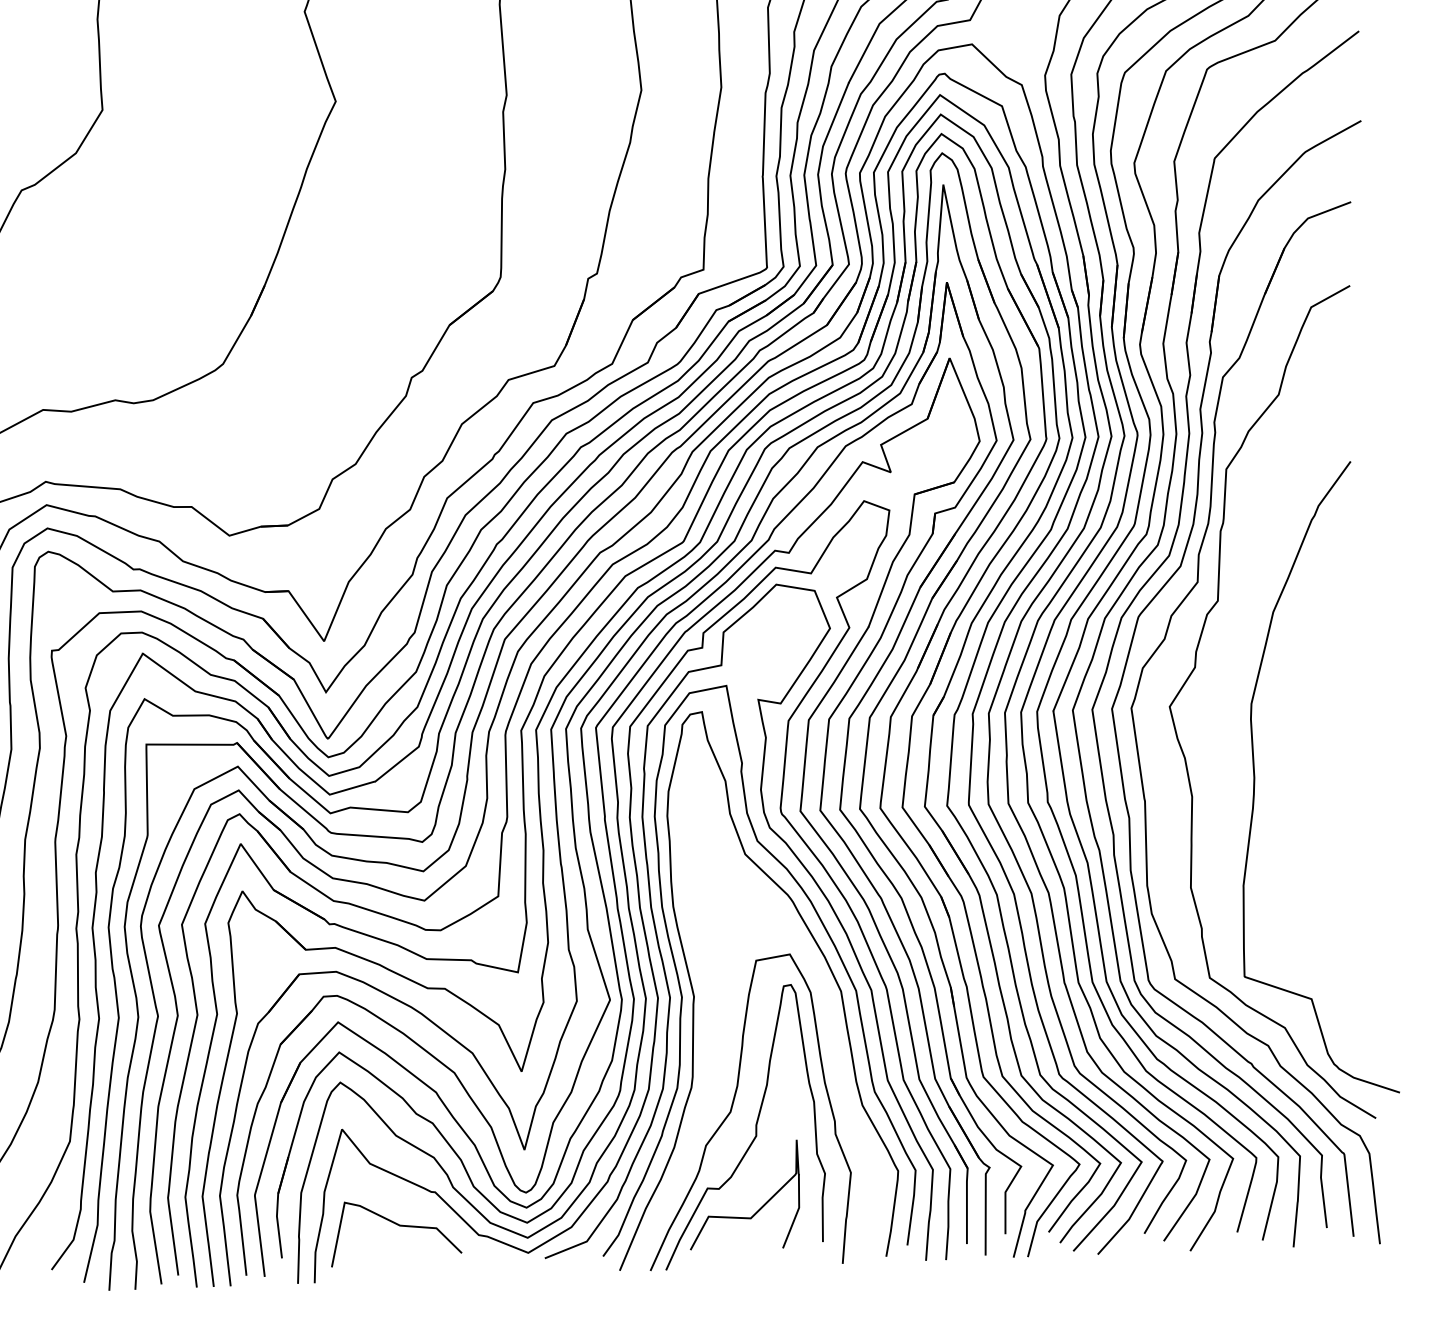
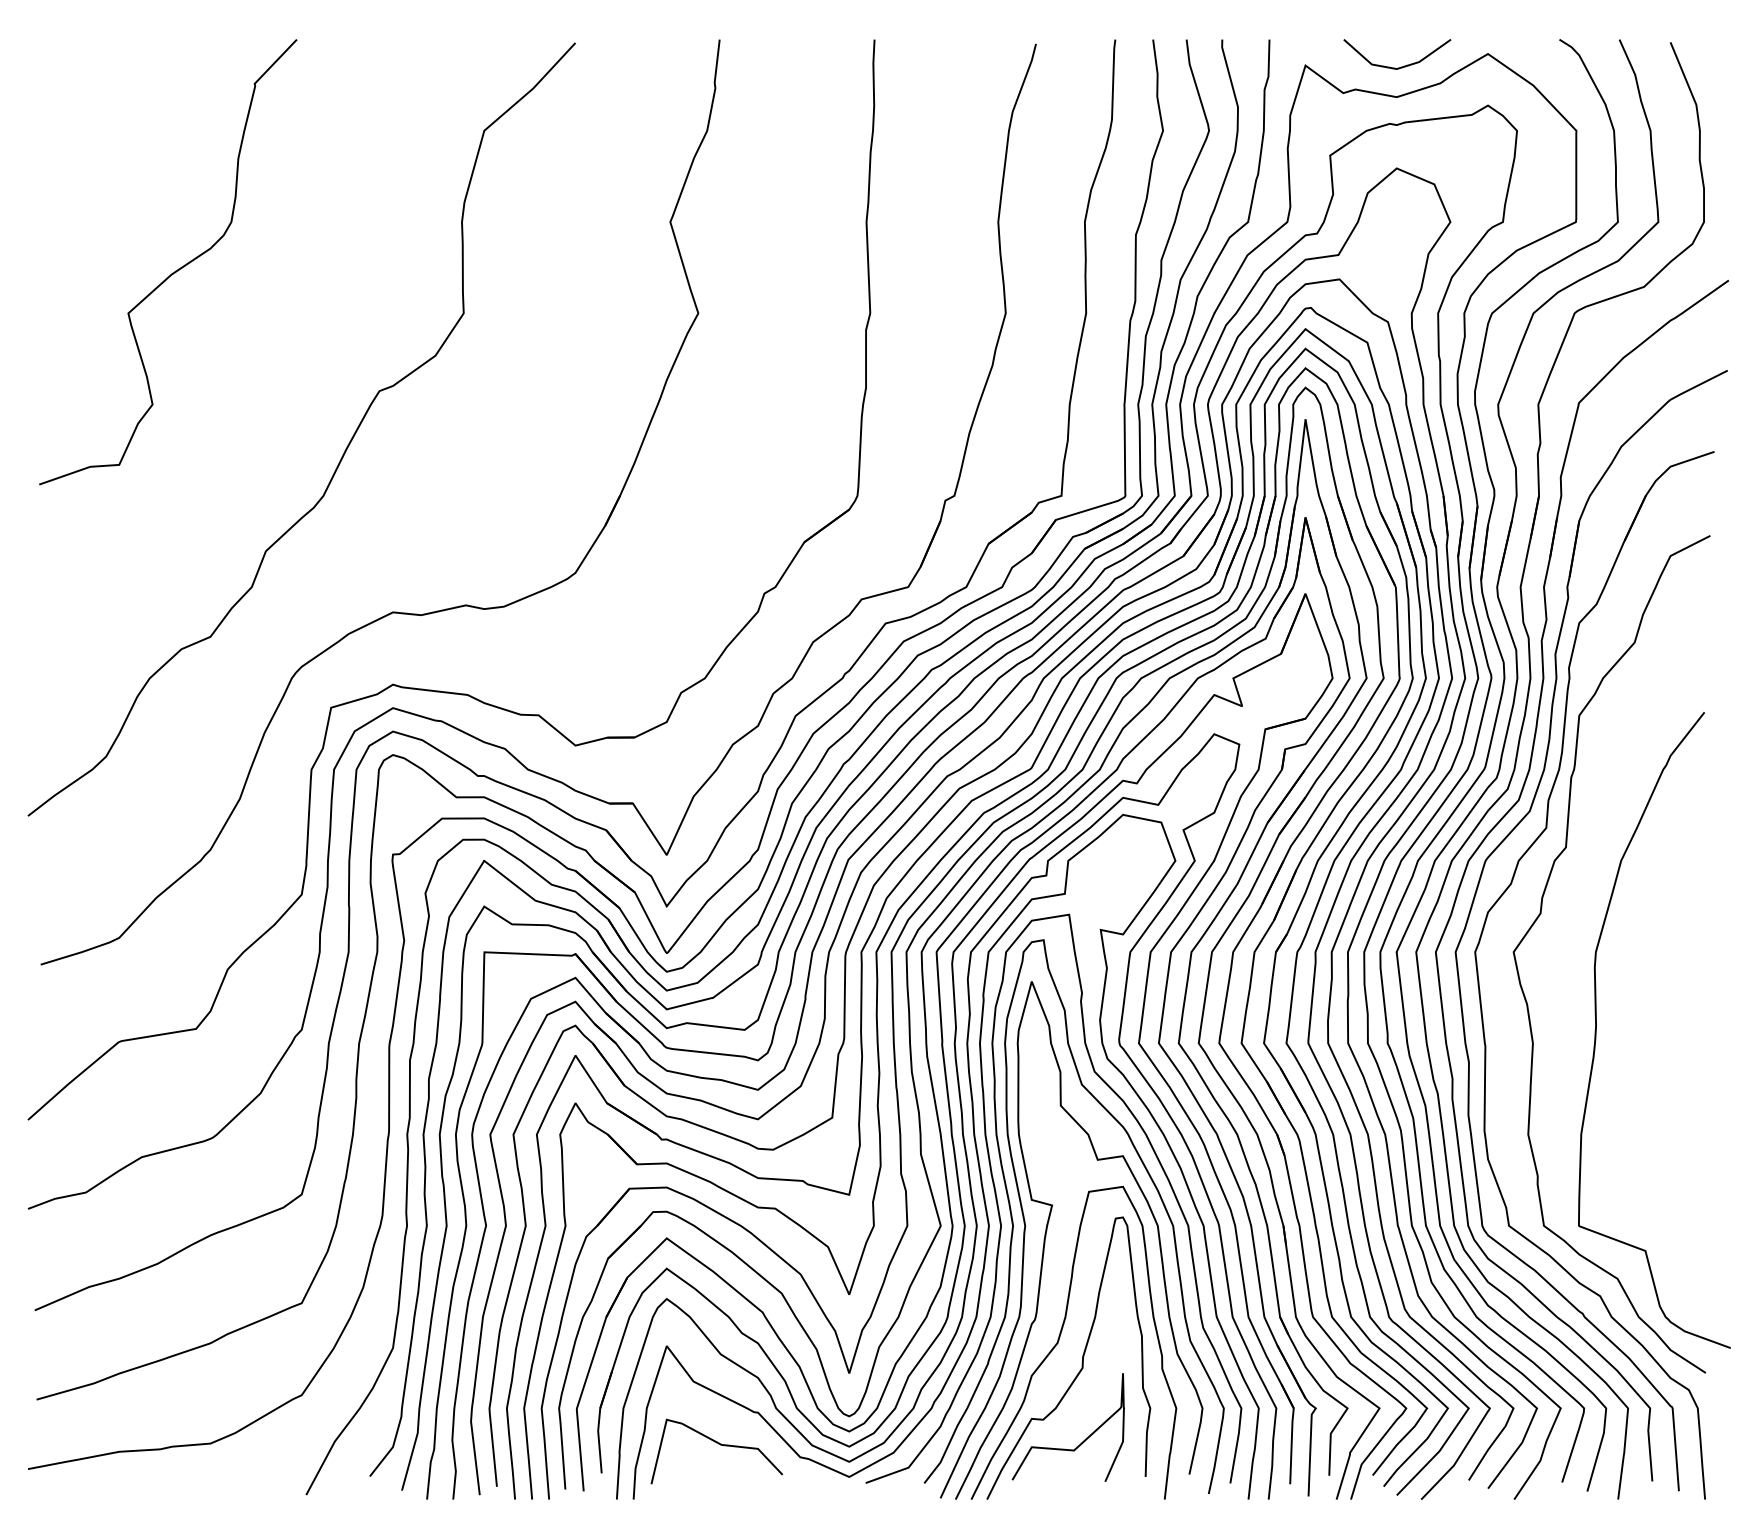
curve: (715, 1006) -> (1046, 1236), added

